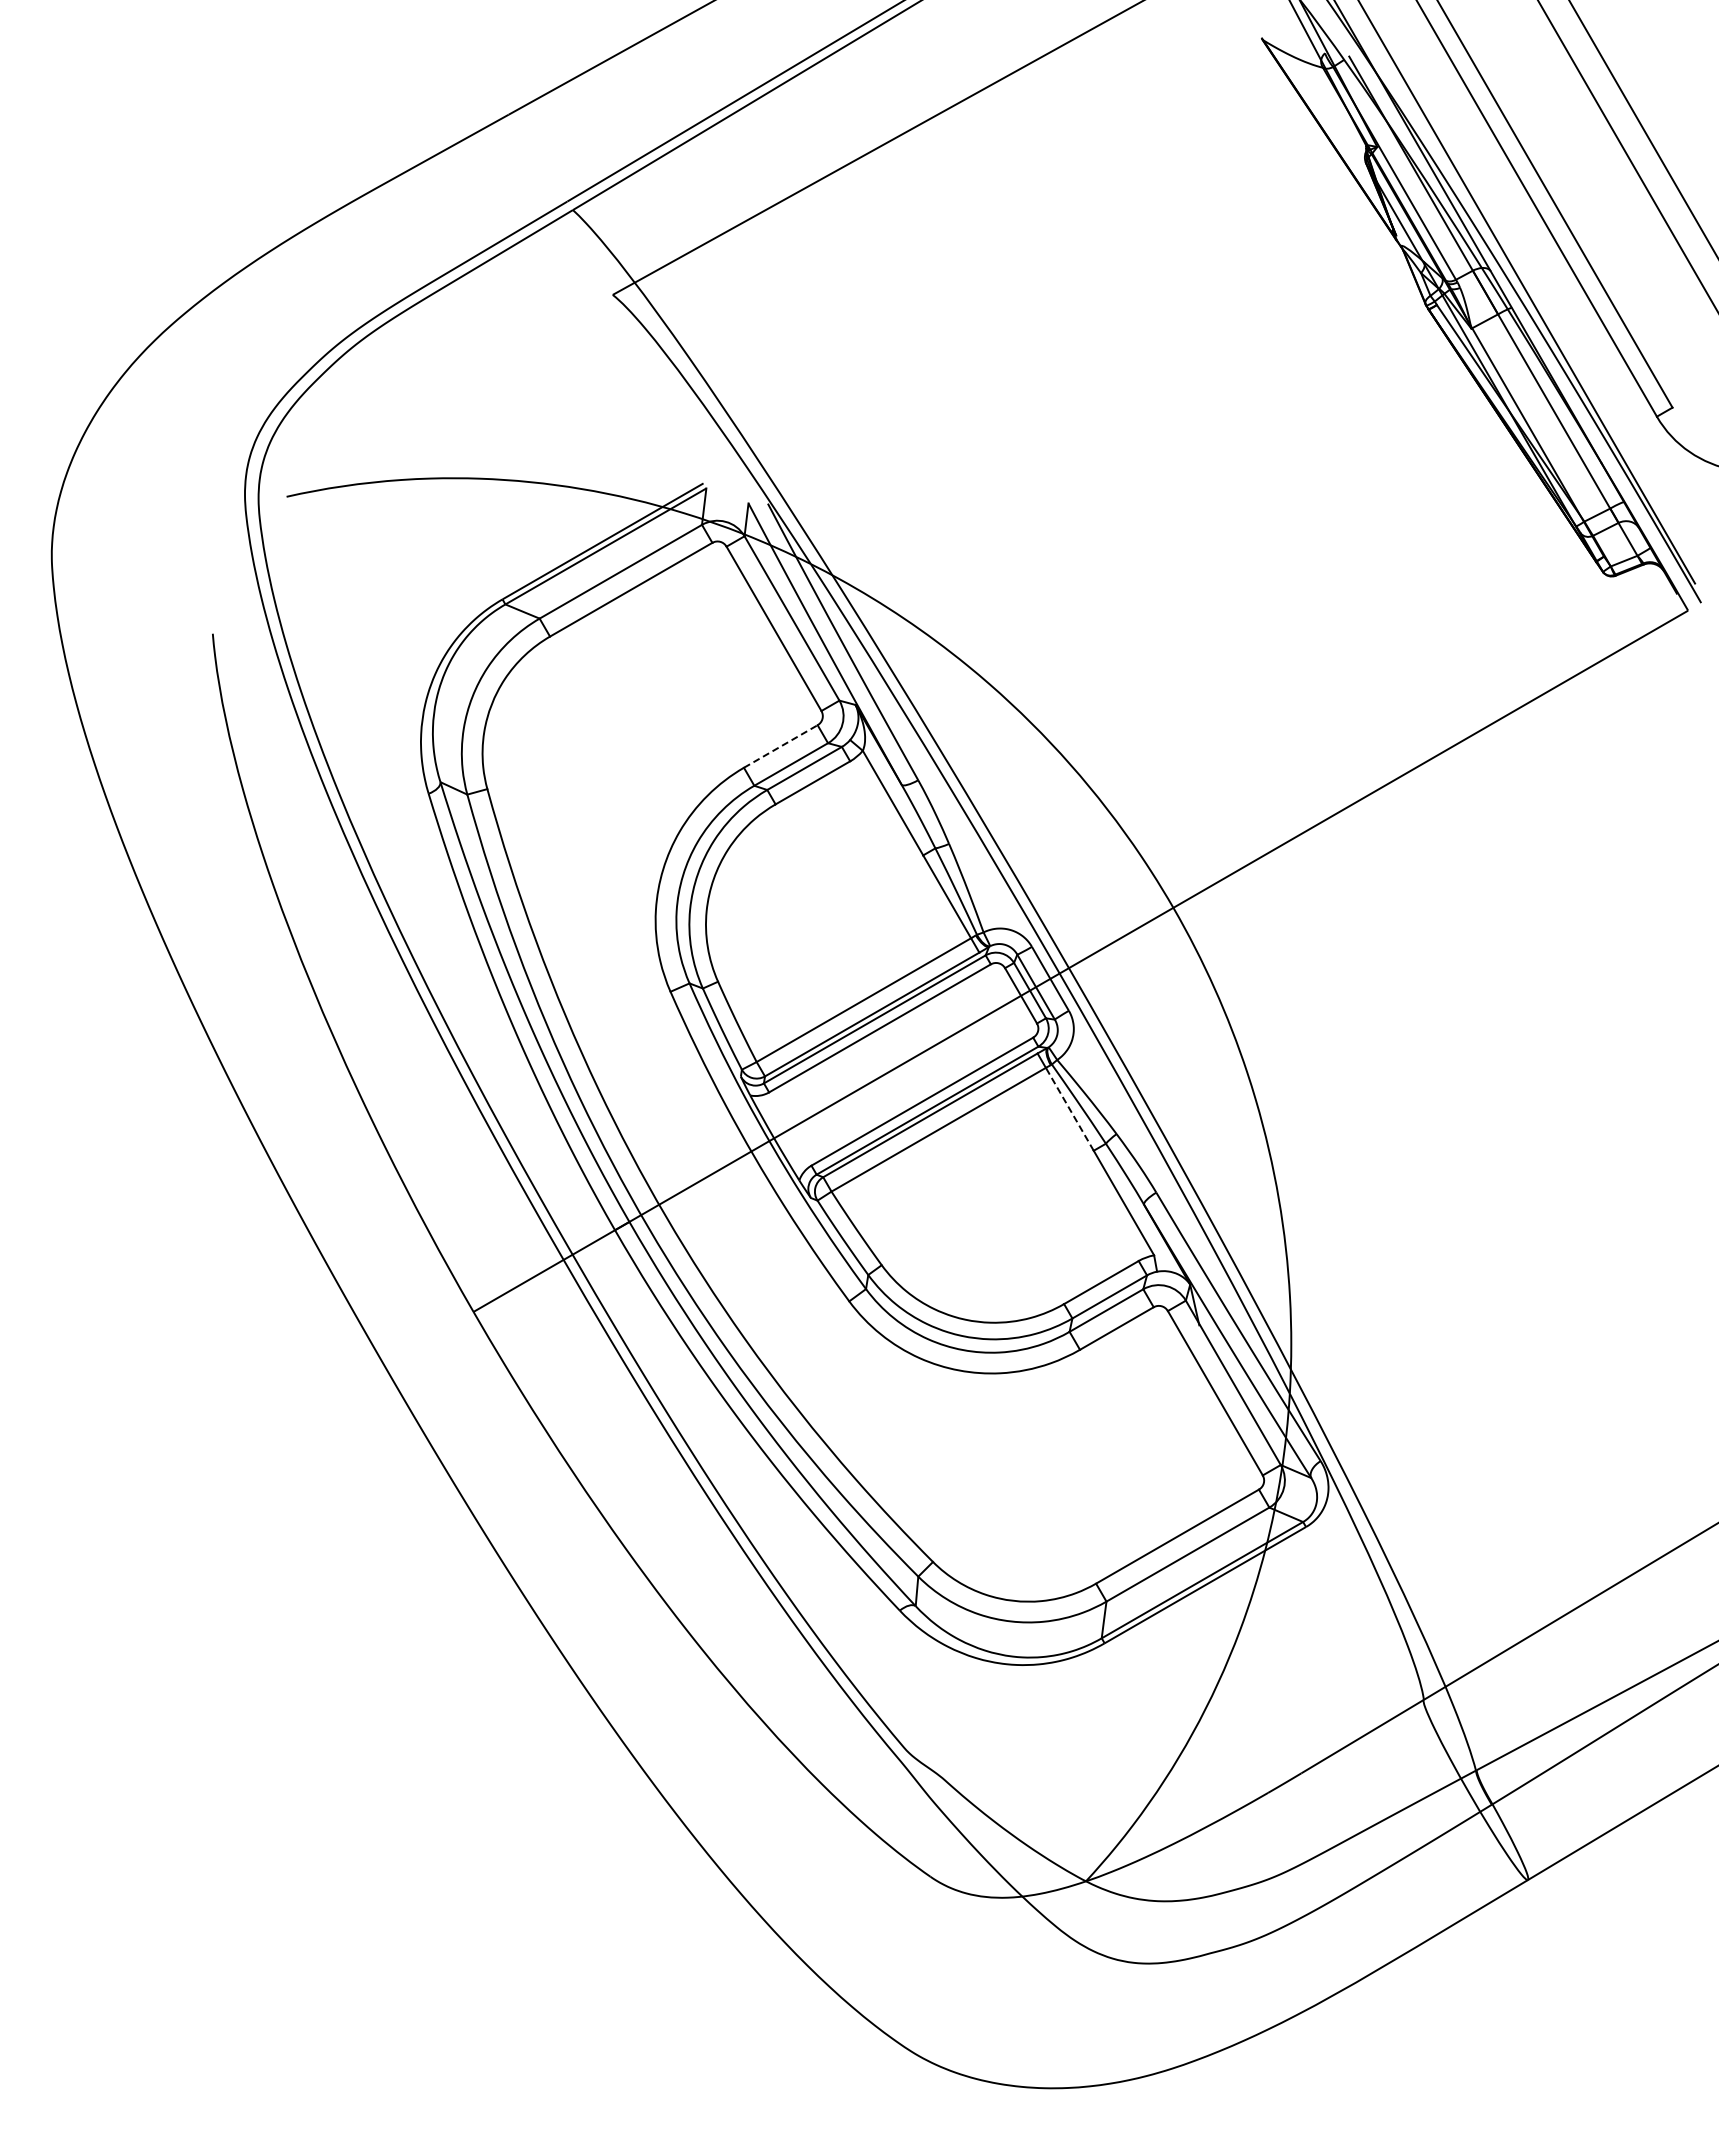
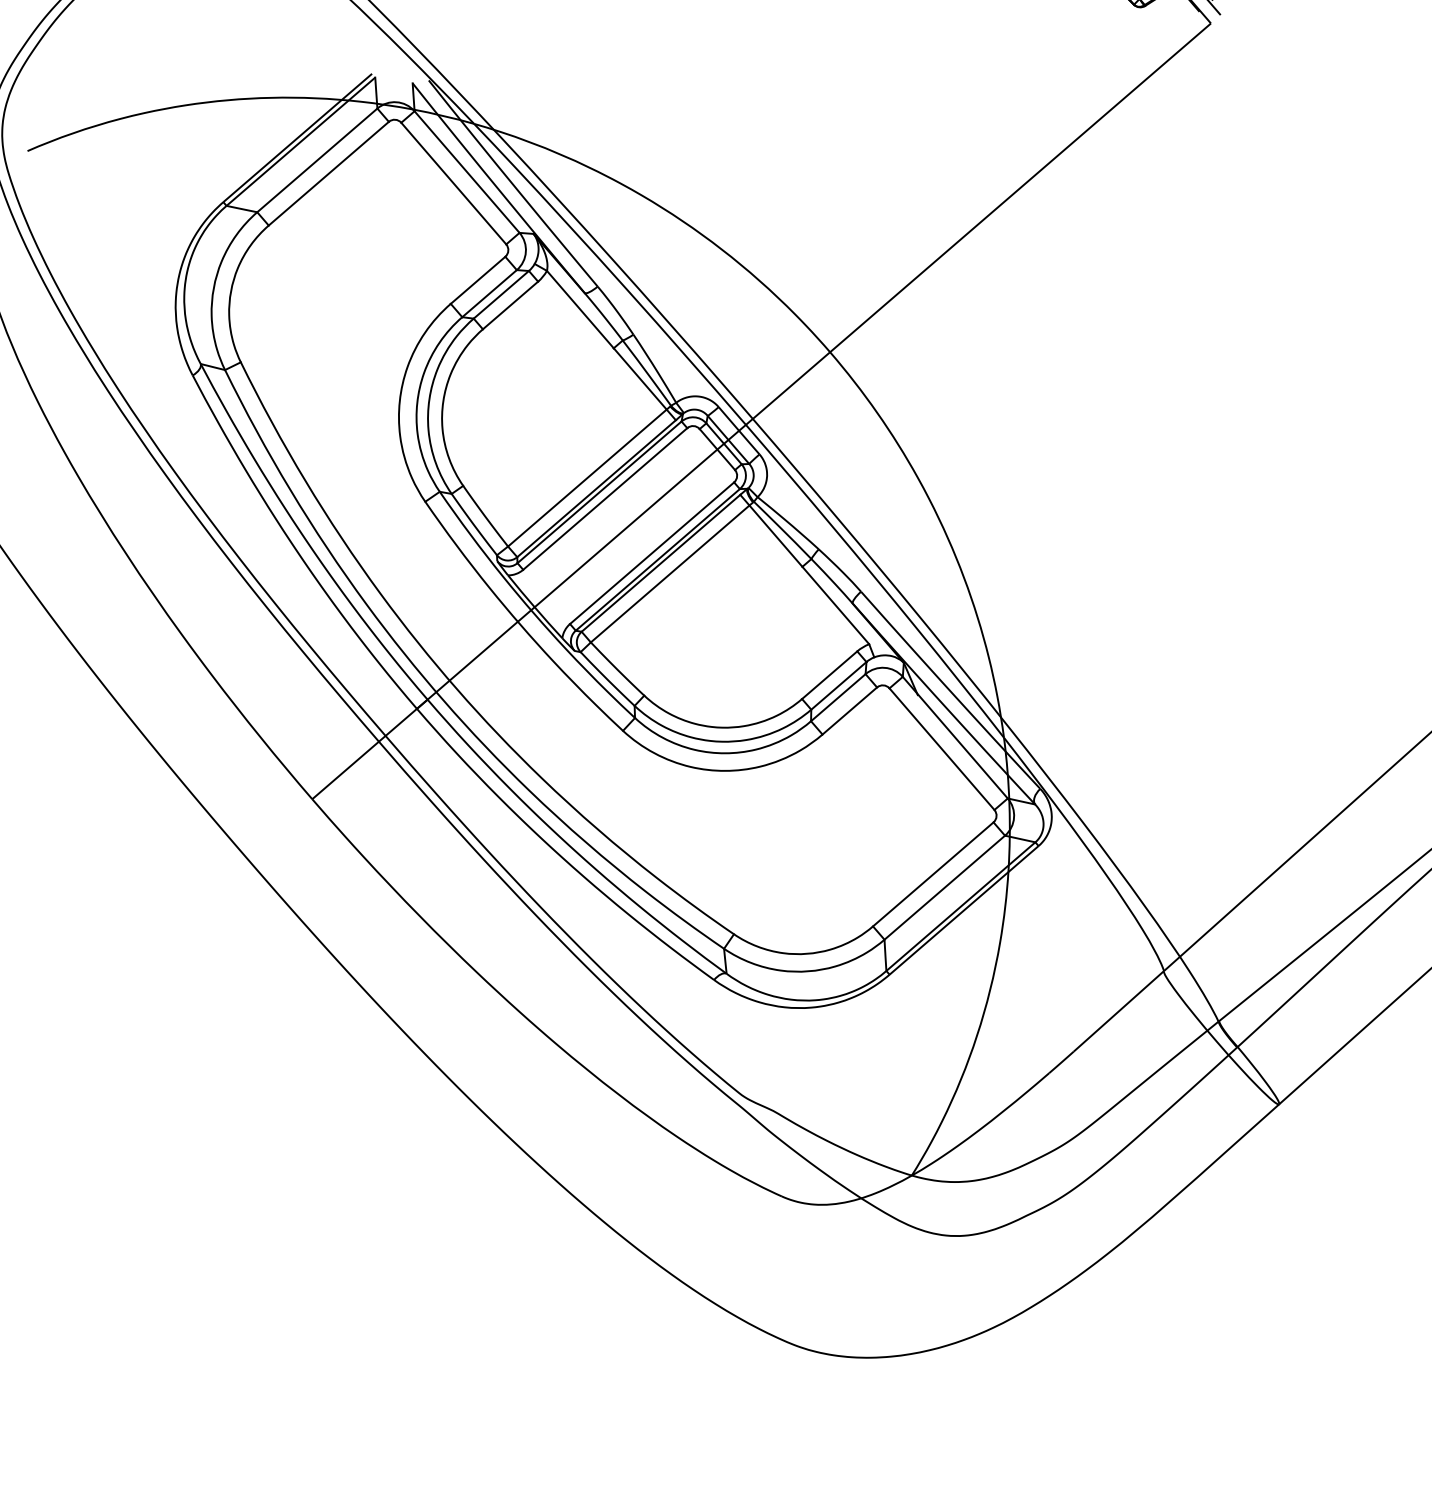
line: (780, 746) -> (477, 280), dashed -> solid
line: (1069, 1109) -> (775, 536), dashed -> solid

